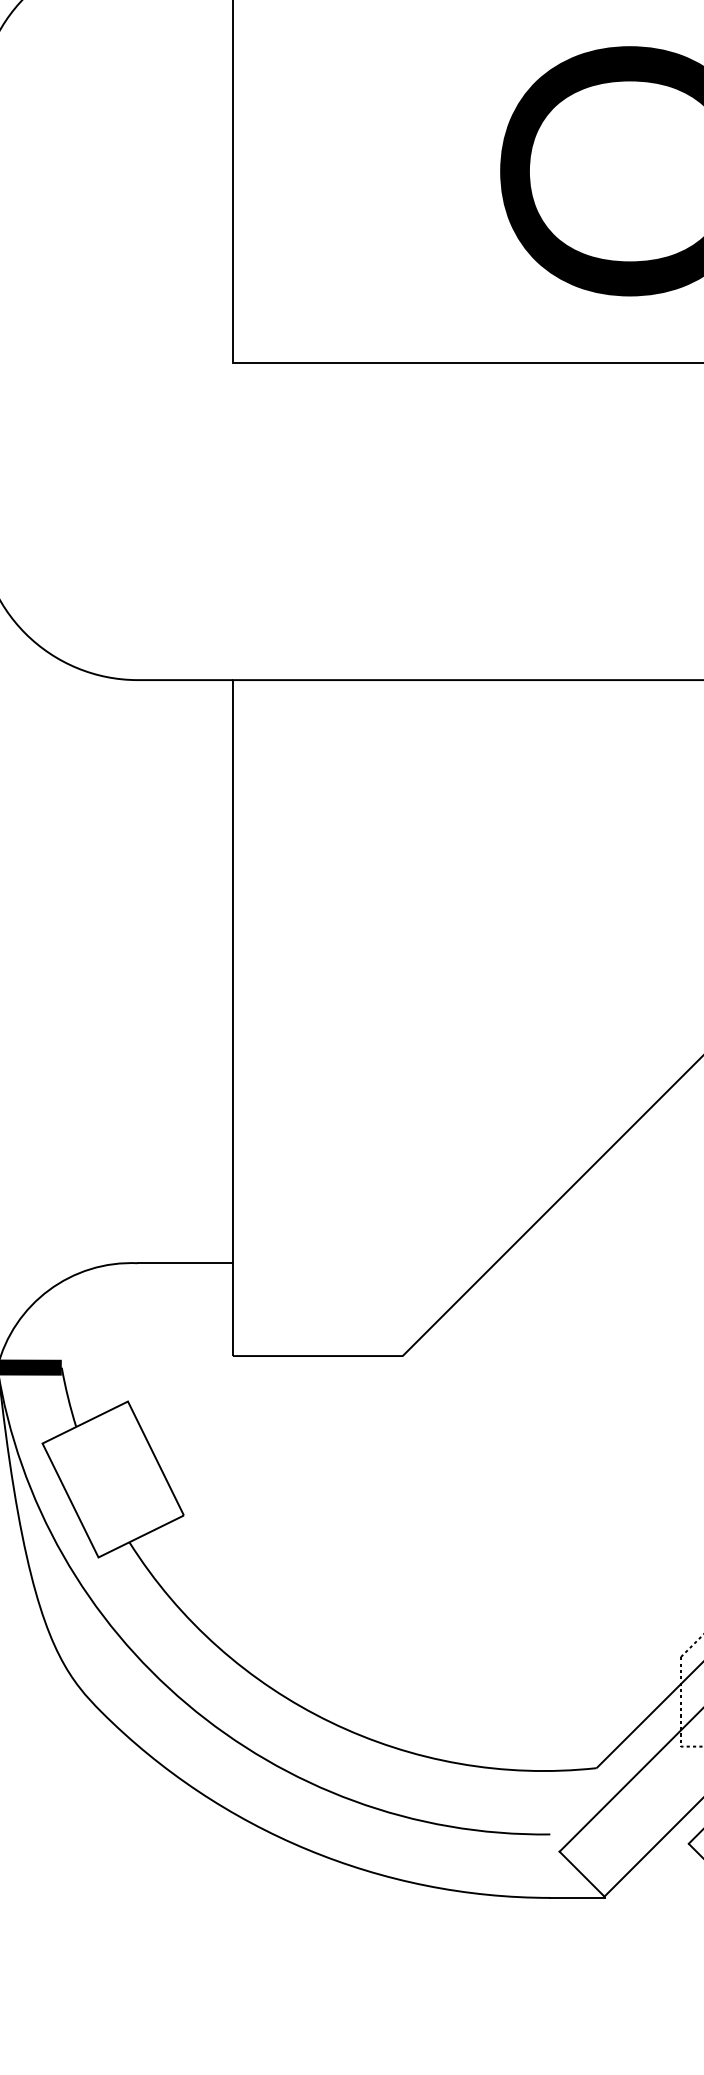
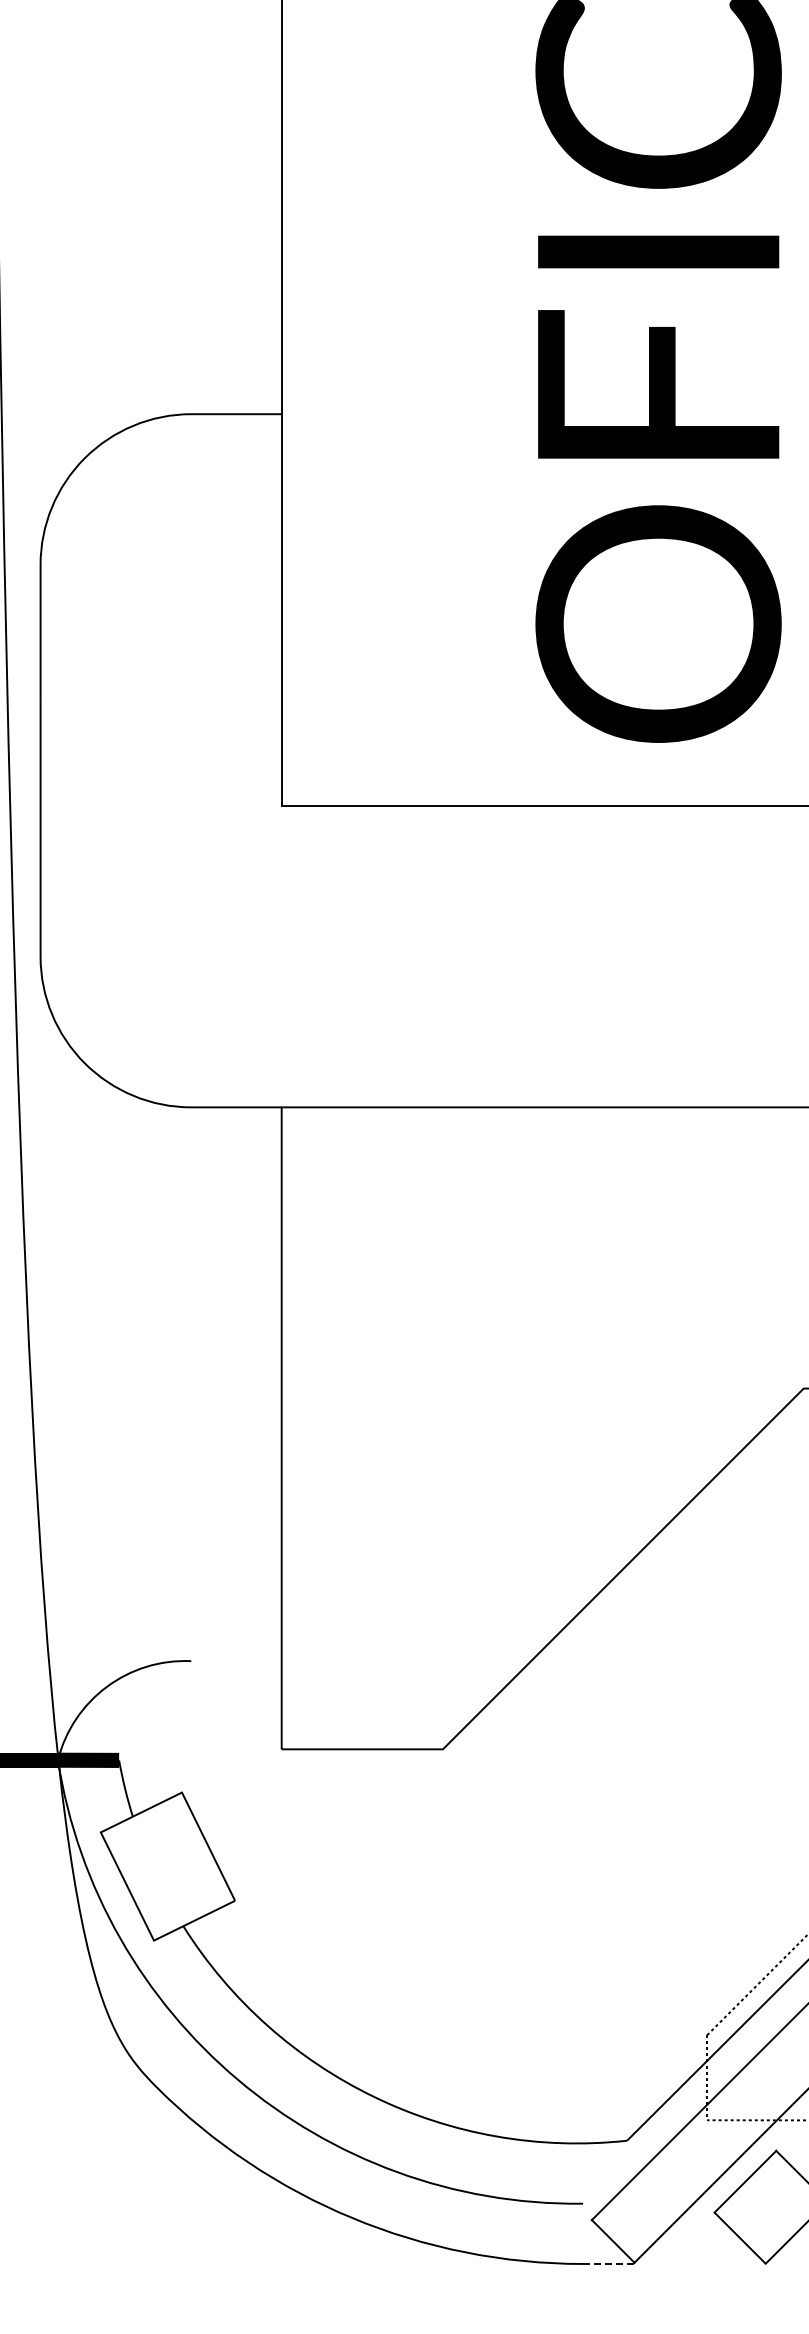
line: (185, 1263) -> (236, 1661), removed
line: (578, 1897) -> (609, 2263), solid -> dashed

